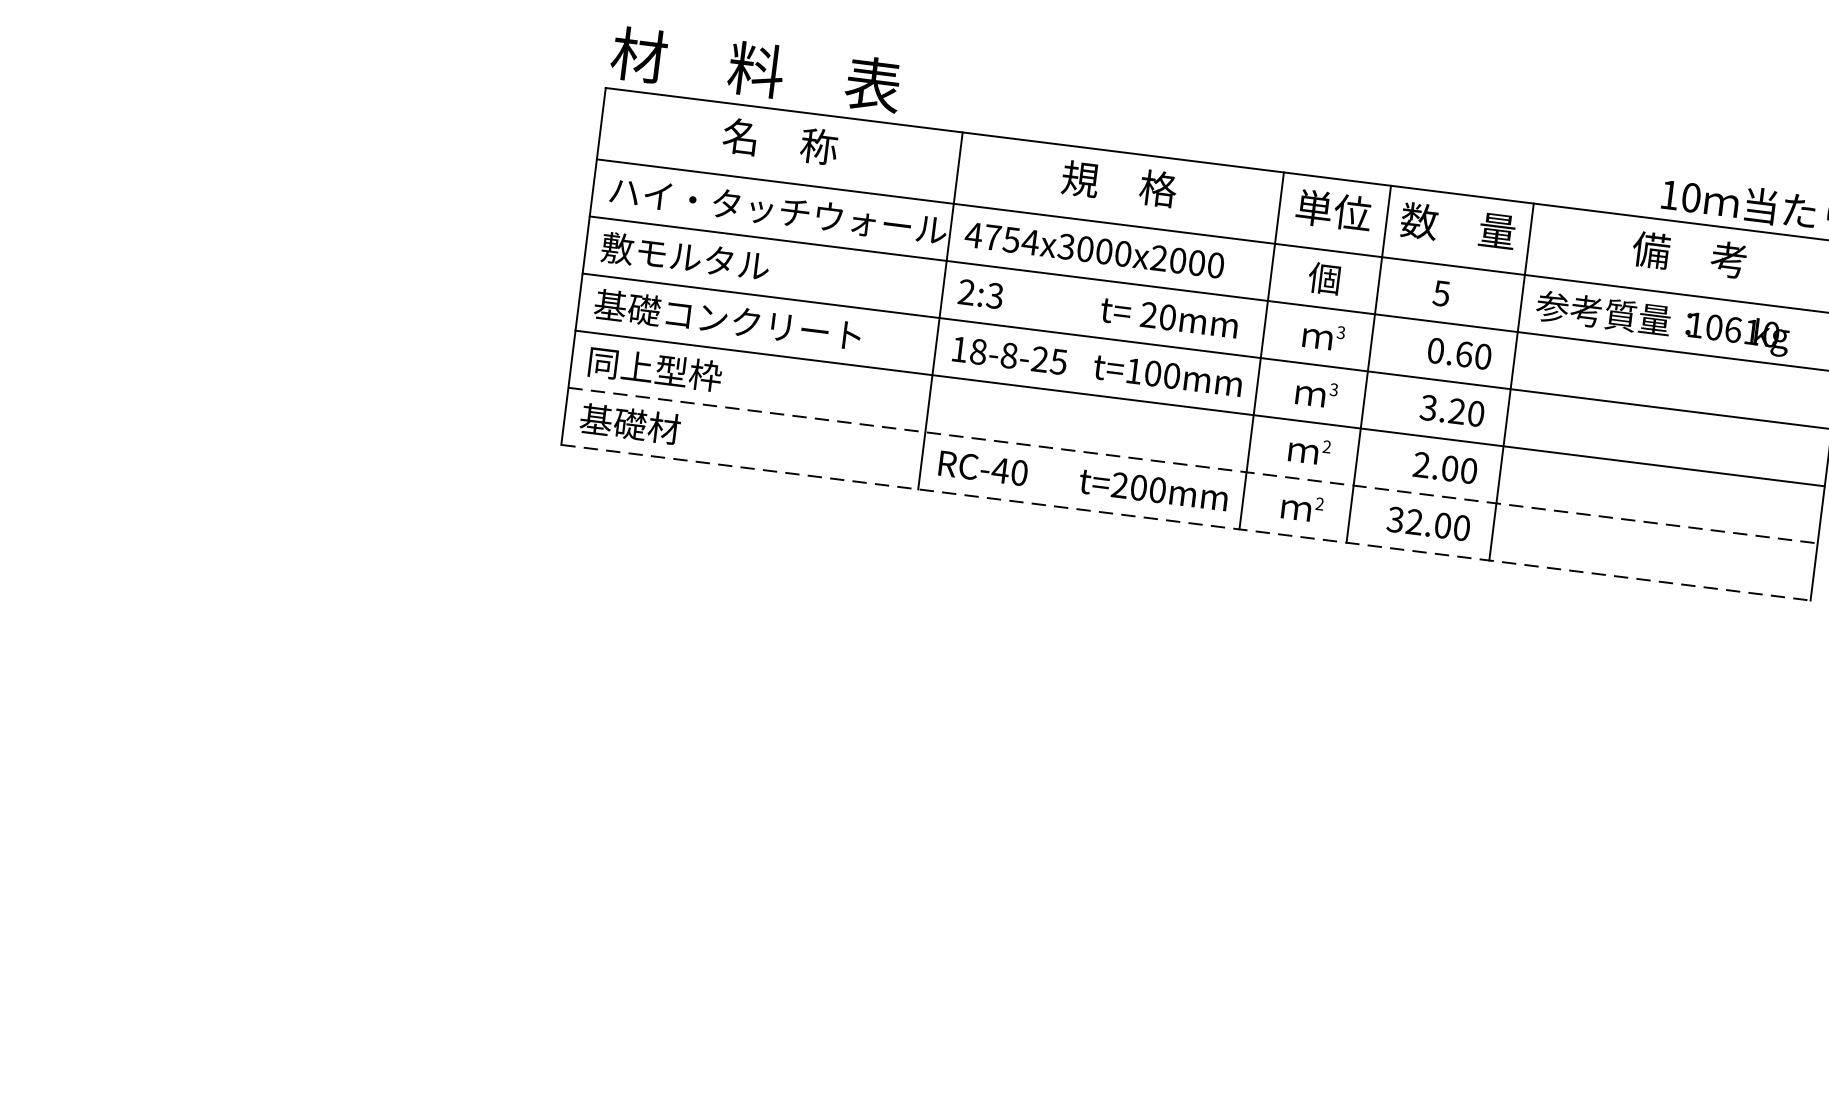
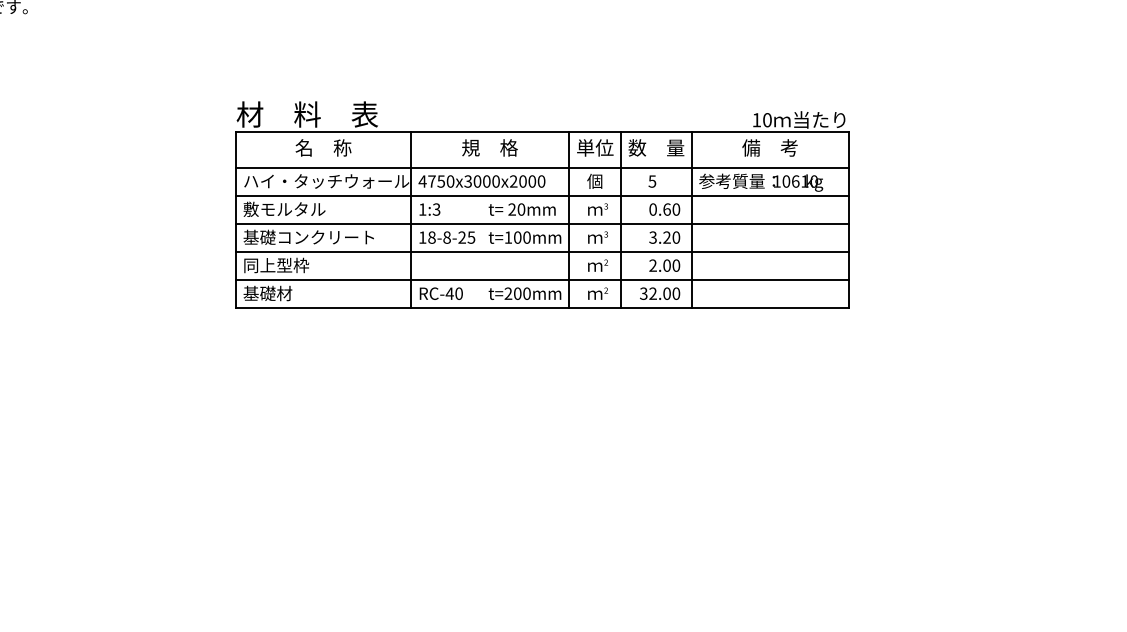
text: (1030, 242) -> (450, 181), 4754x3000x2000 -> 4750x3000x2000
text: (966, 292) -> (422, 209), 2:3 -> 1:3
line: (1192, 465) -> (542, 279), dashed -> solid
line: (1185, 522) -> (542, 307), dashed -> solid

